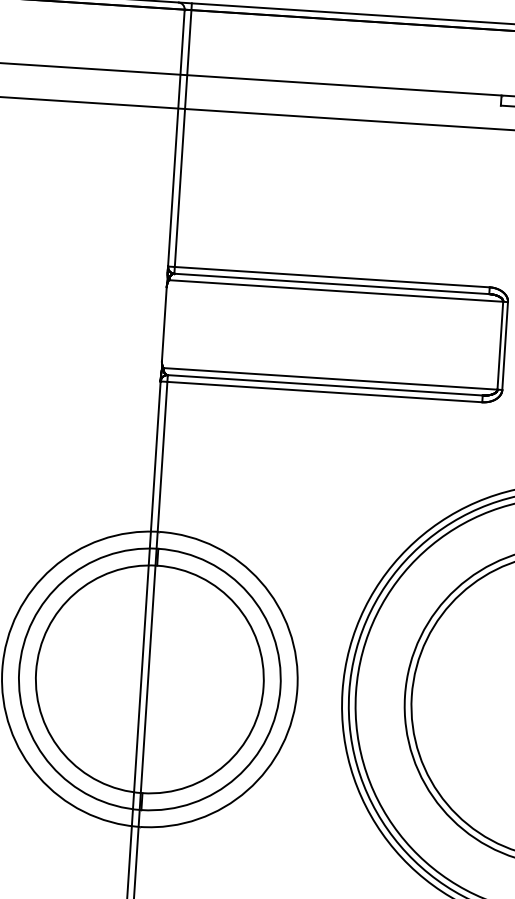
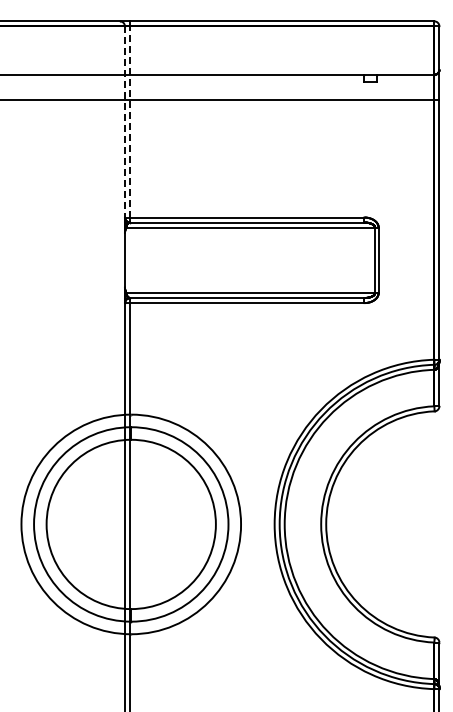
line: (175, 137) -> (124, 121), solid -> dashed
line: (183, 137) -> (130, 121), solid -> dashed

